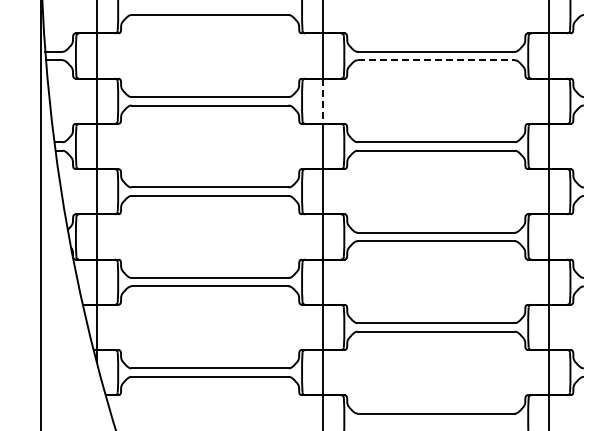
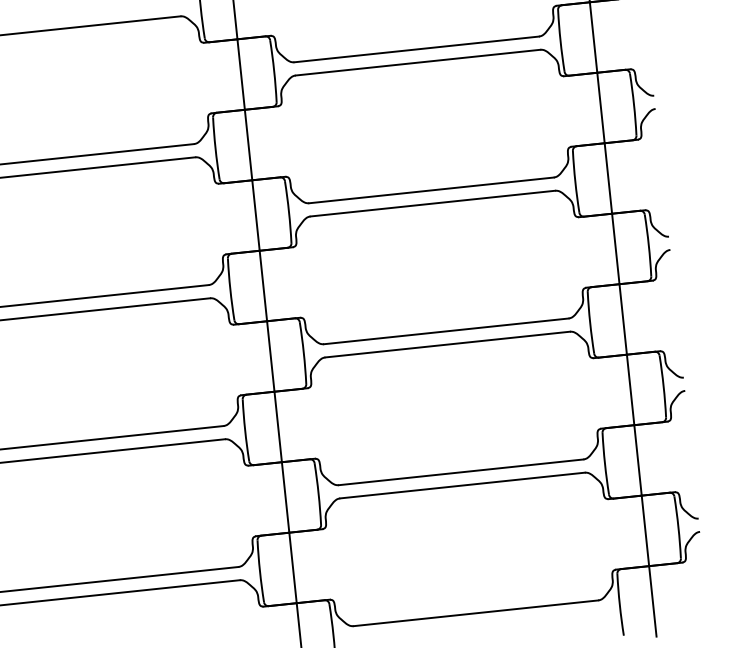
line: (436, 60) -> (418, 62), dashed -> solid
line: (323, 101) -> (249, 145), dashed -> solid

